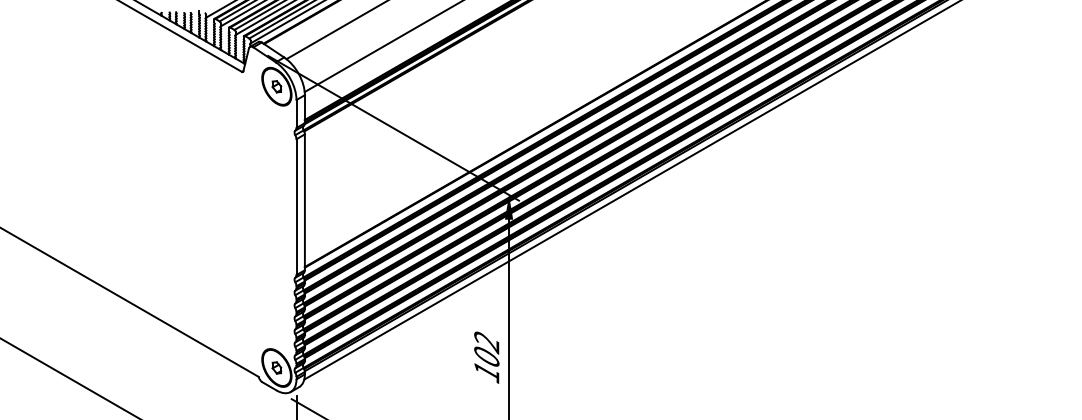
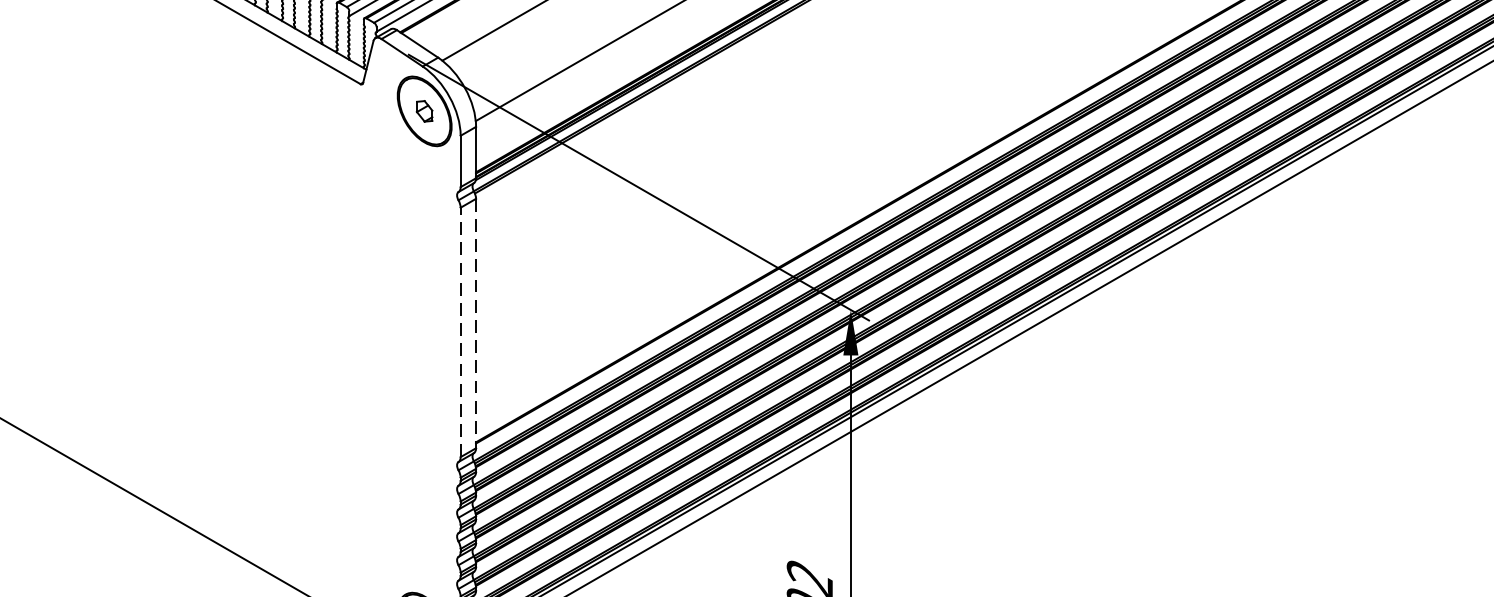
line: (304, 202) -> (475, 323), solid -> dashed
line: (296, 207) -> (460, 333), solid -> dashed

